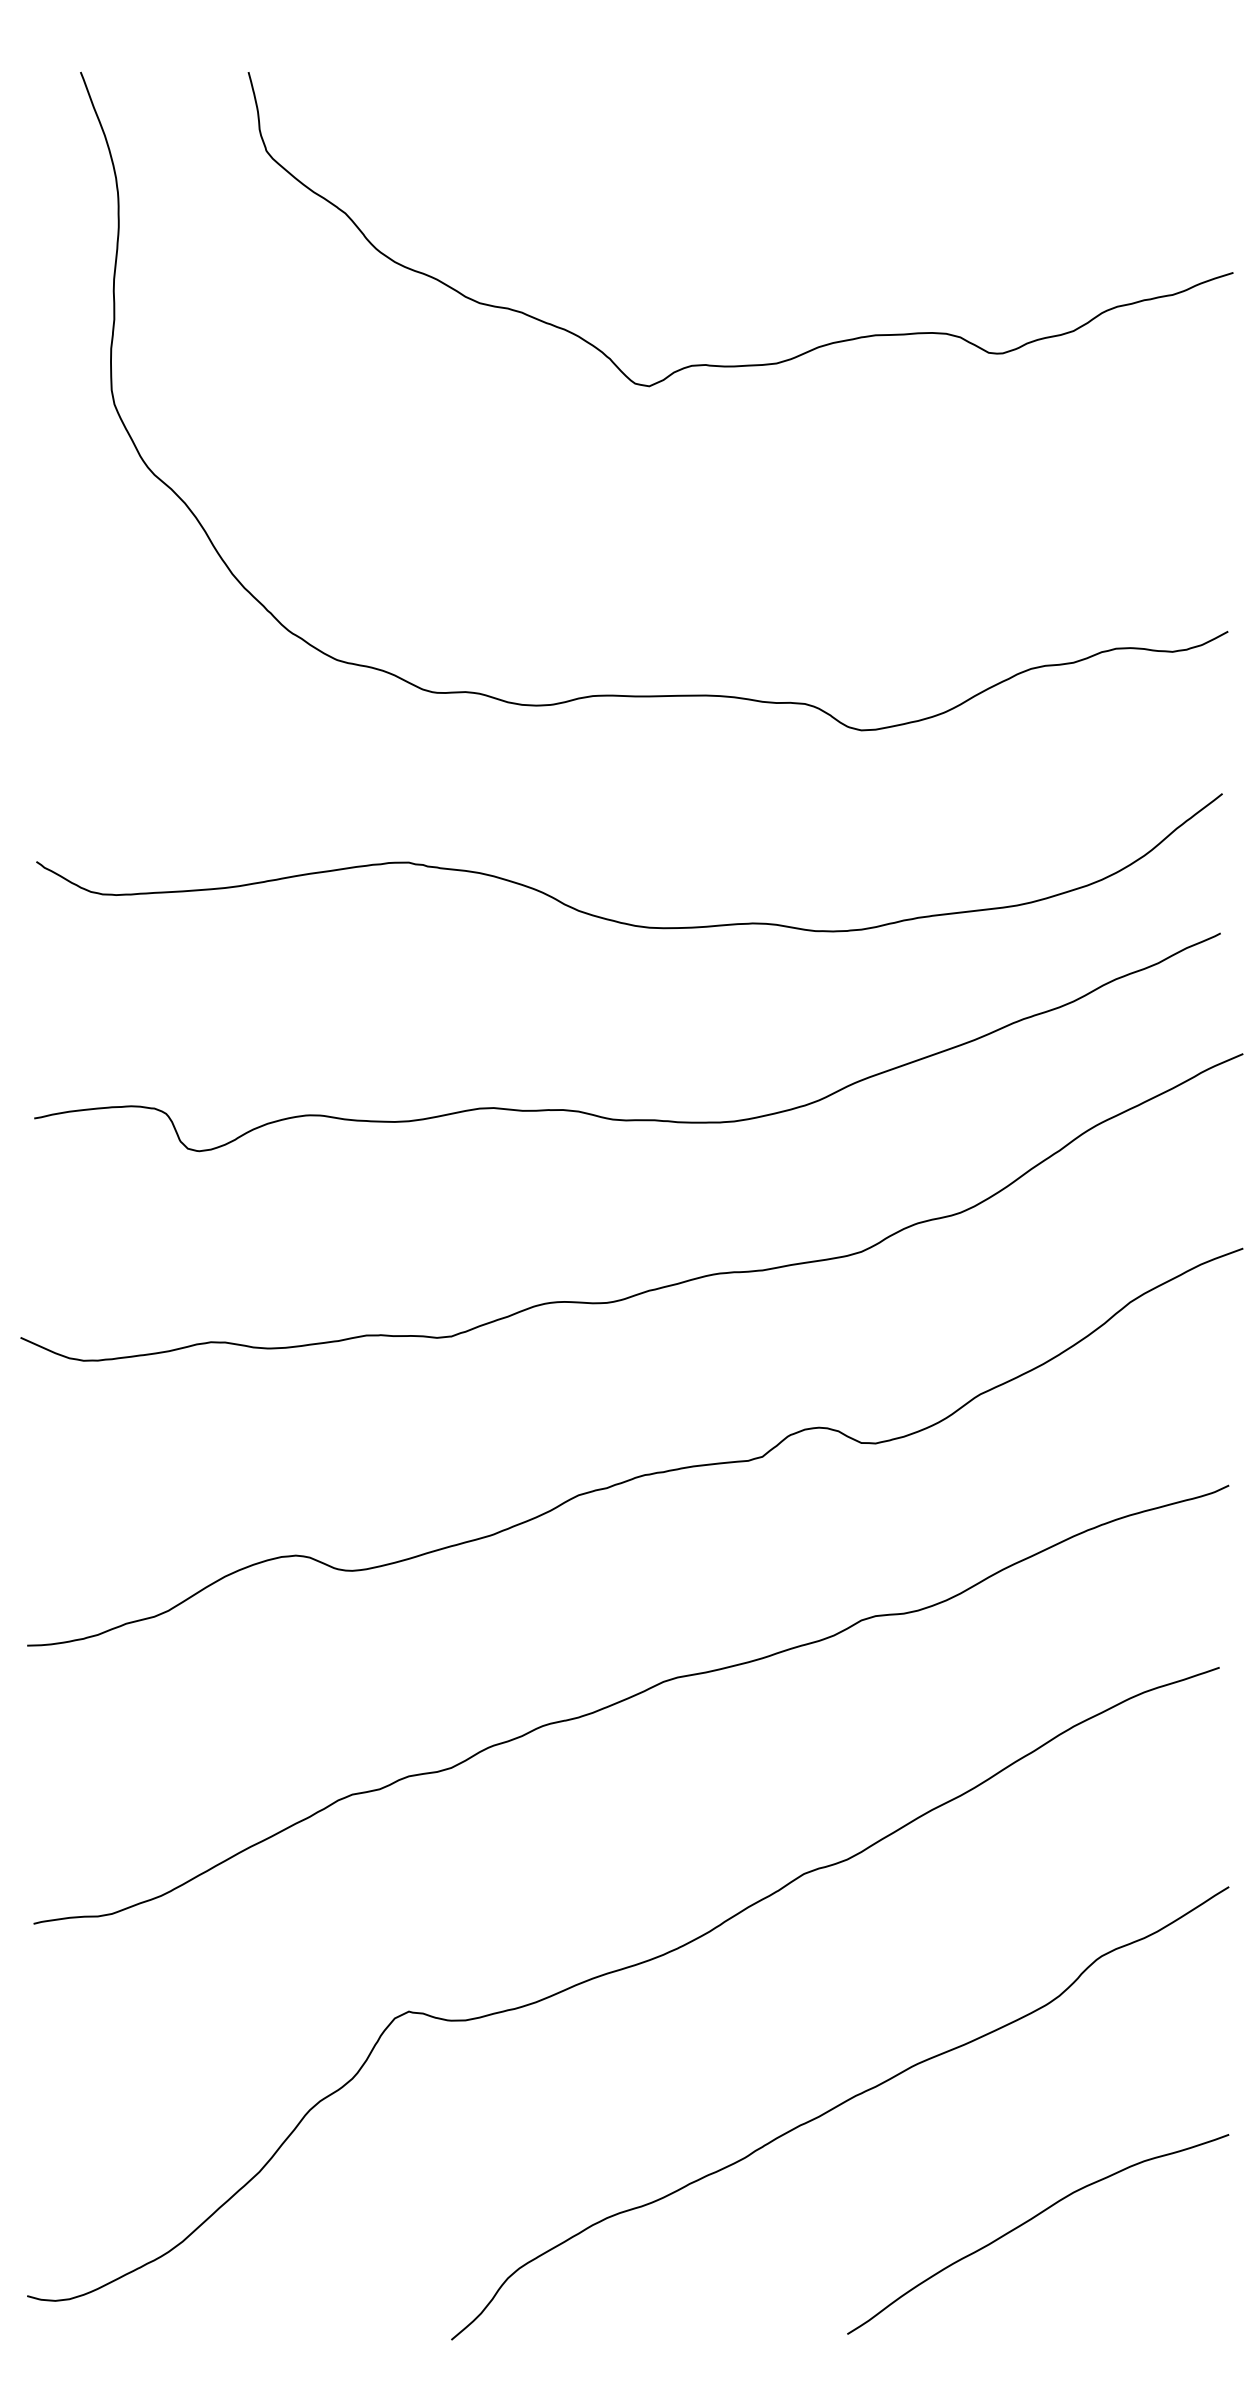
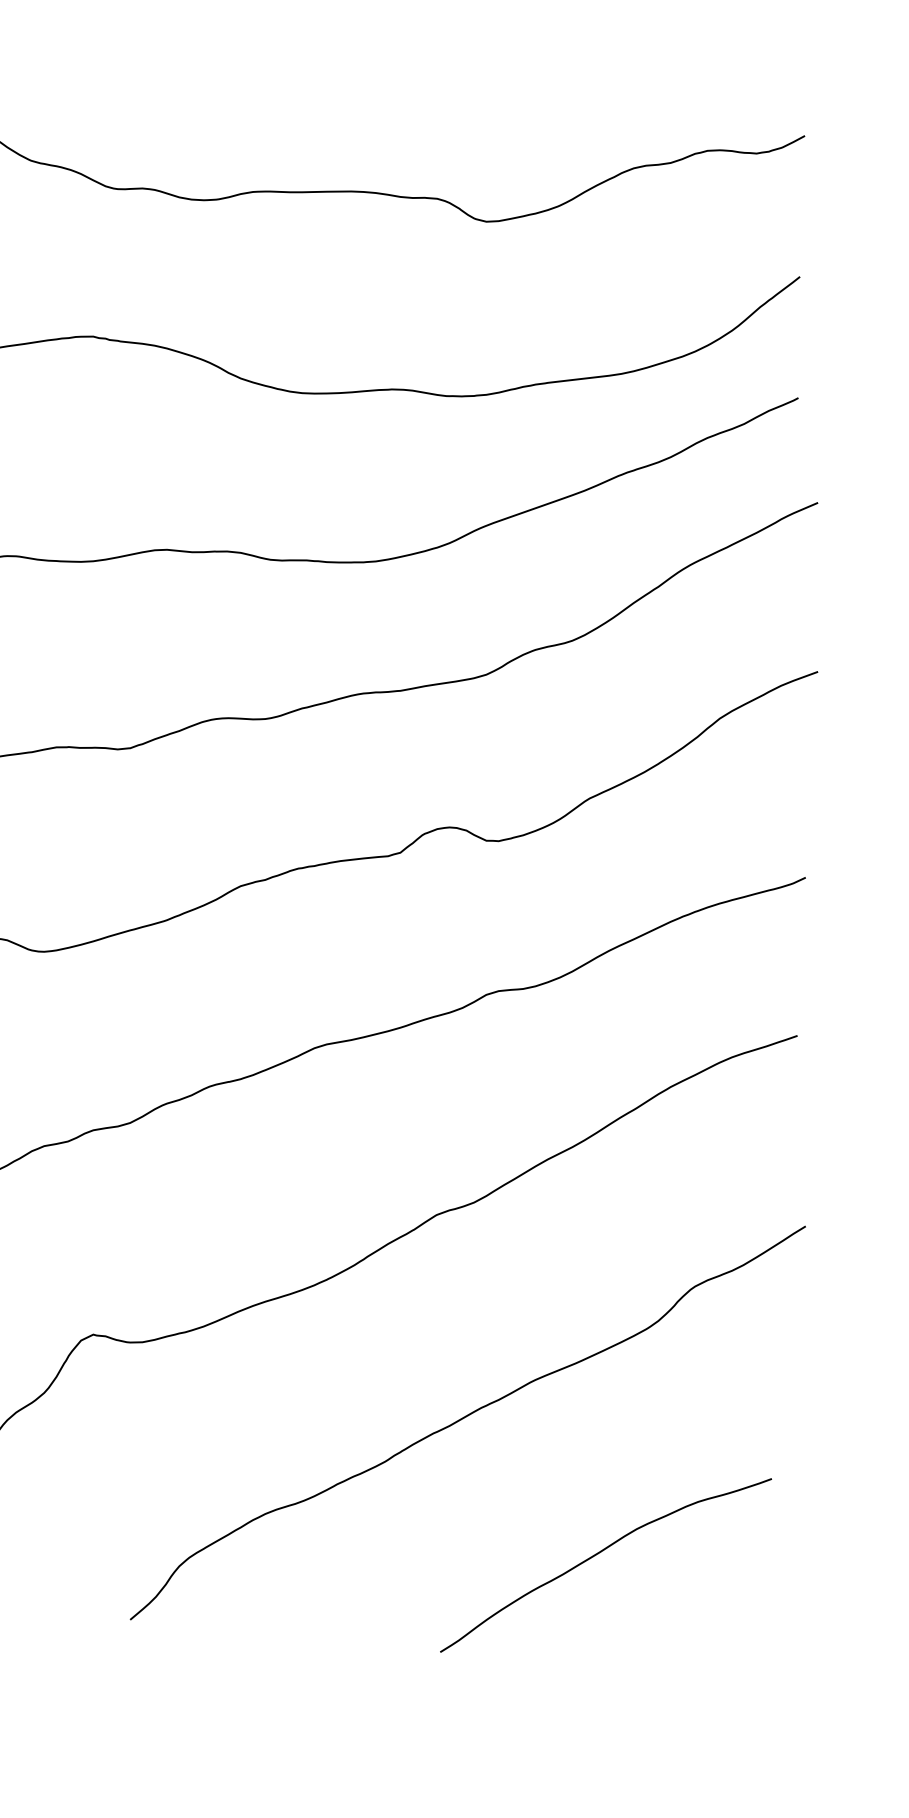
curve: (1029, 2221) -> (598, 1554), moved

